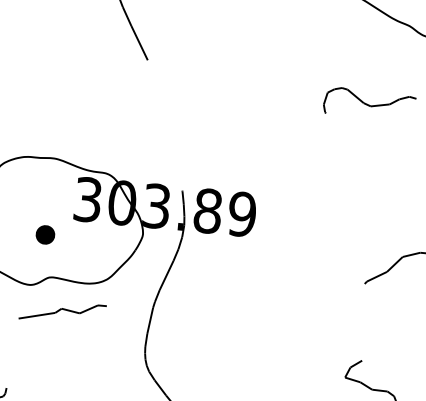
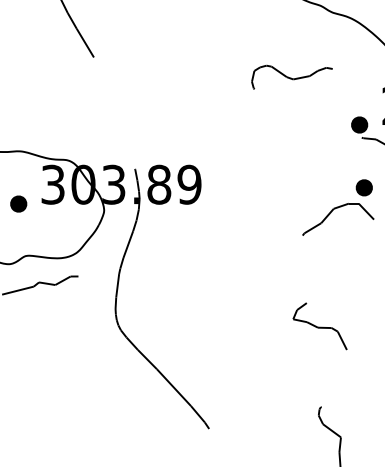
part: (45, 234) -> (18, 203), moved

